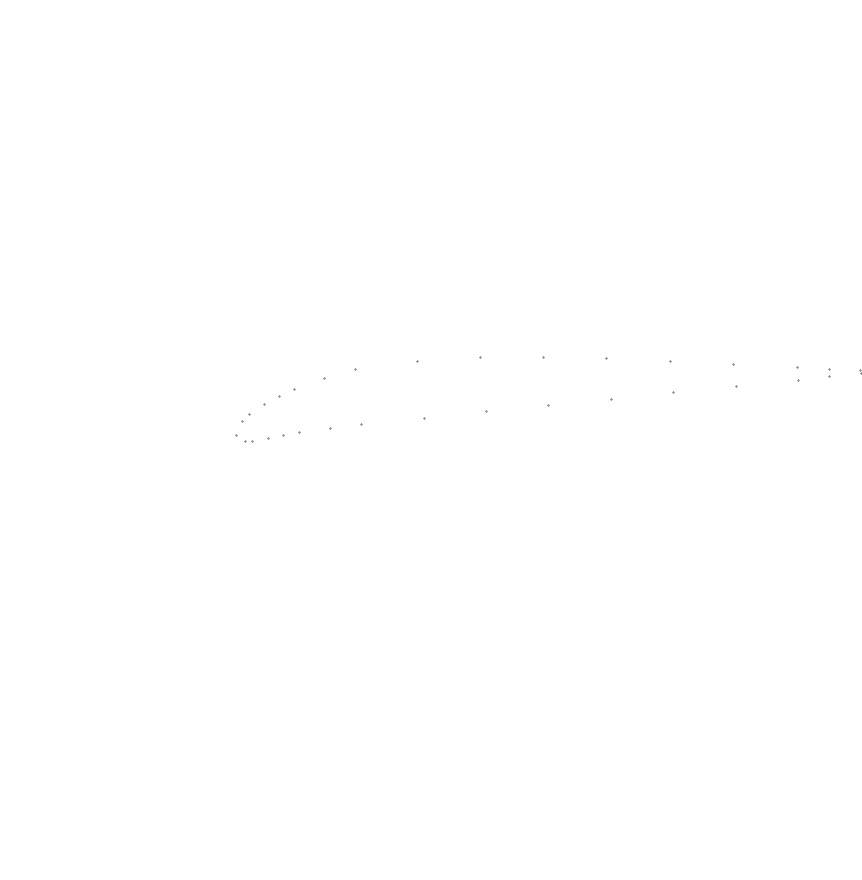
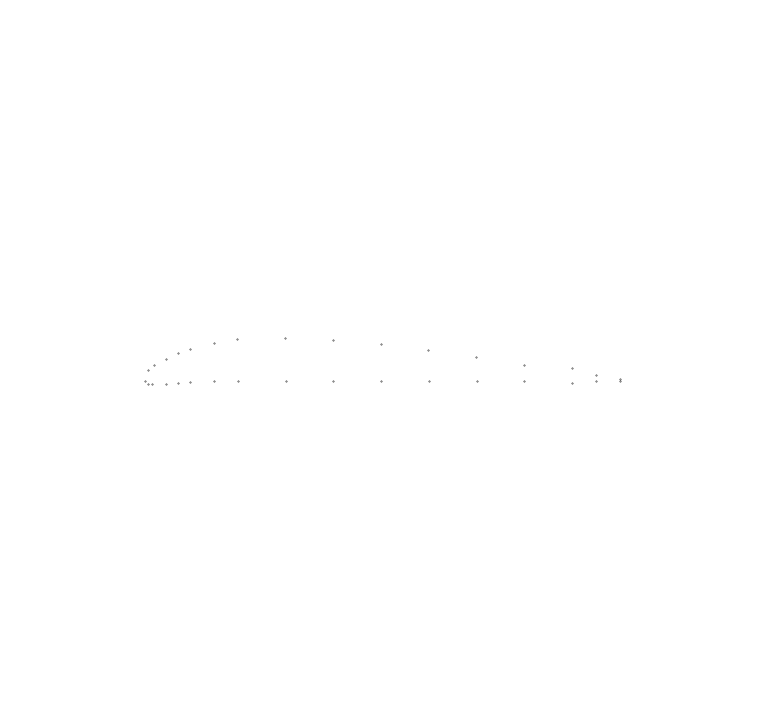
part: (798, 373) -> (572, 376), size x1.6
part: (244, 437) -> (148, 382), size x0.6

